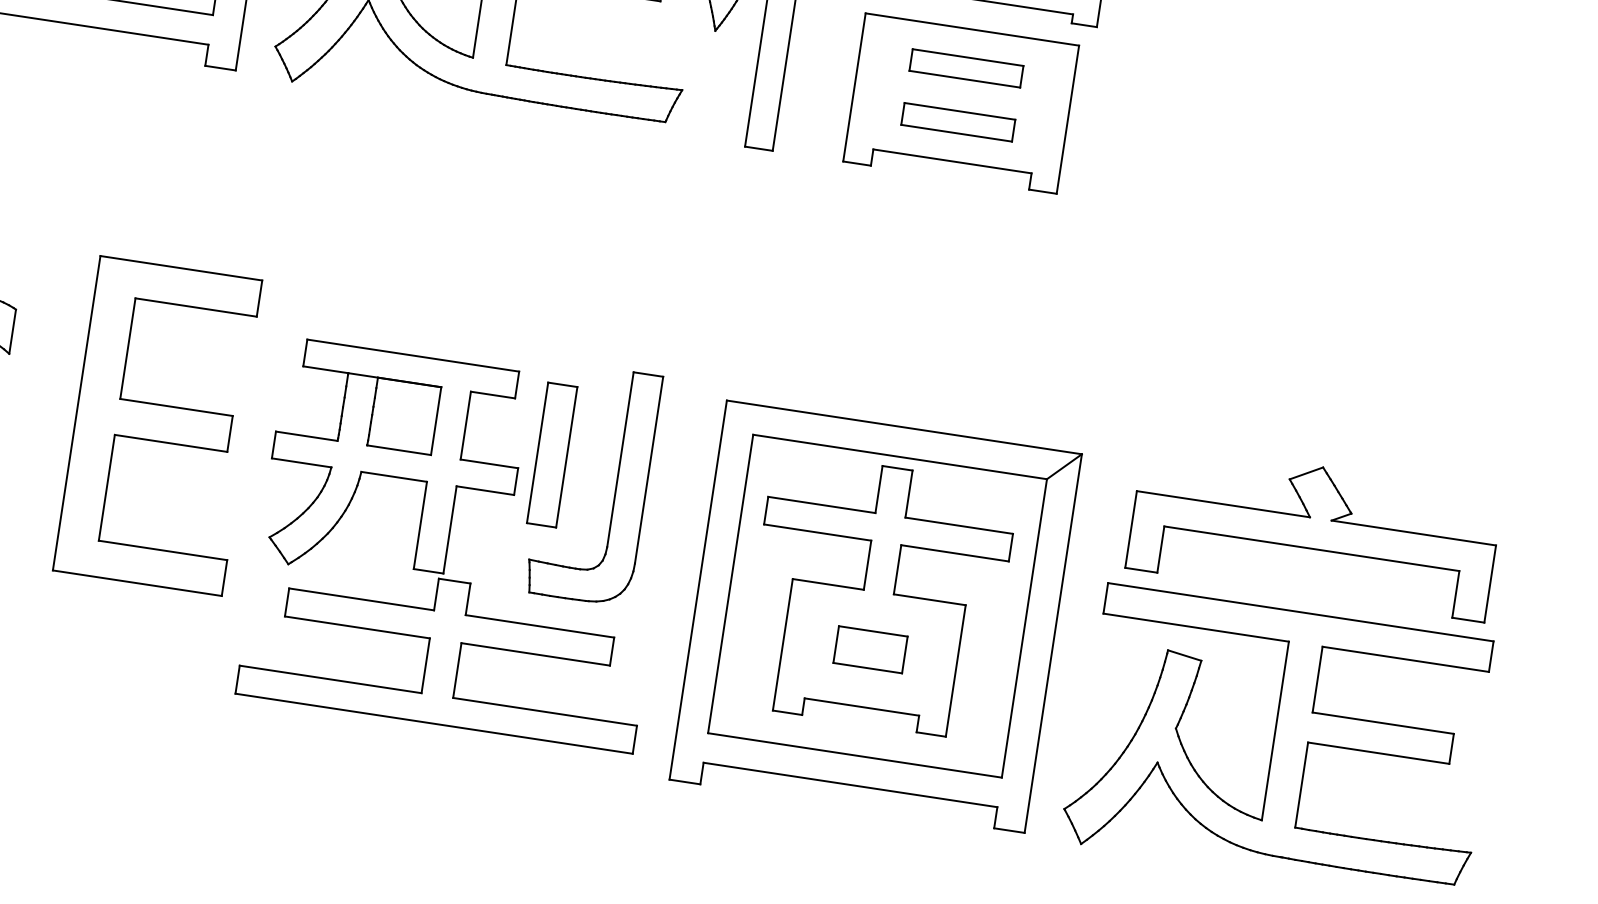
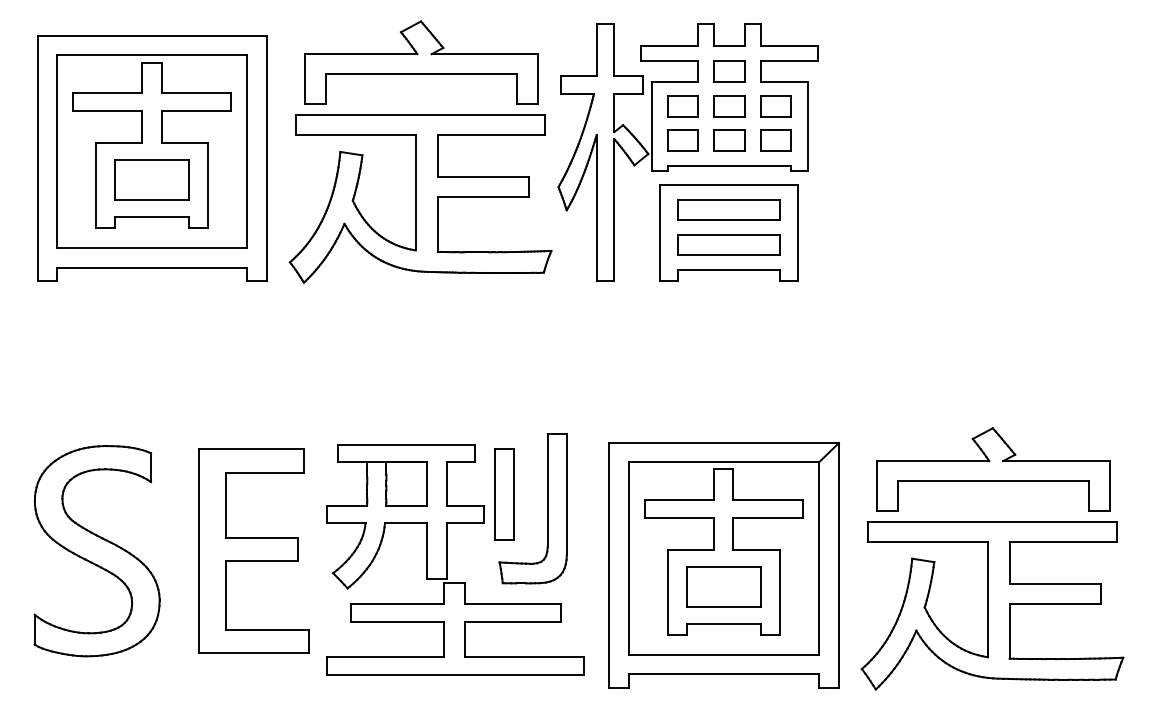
part: (965, 67) -> (728, 209), size x1.43
part: (957, 121) -> (728, 244), size x1.43
part: (160, 424) -> (253, 550), moved
part: (869, 649) -> (723, 586), size x1.67

